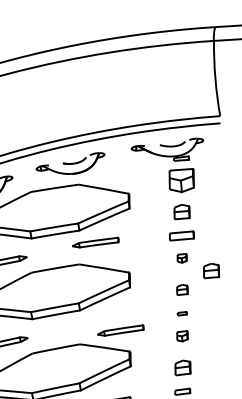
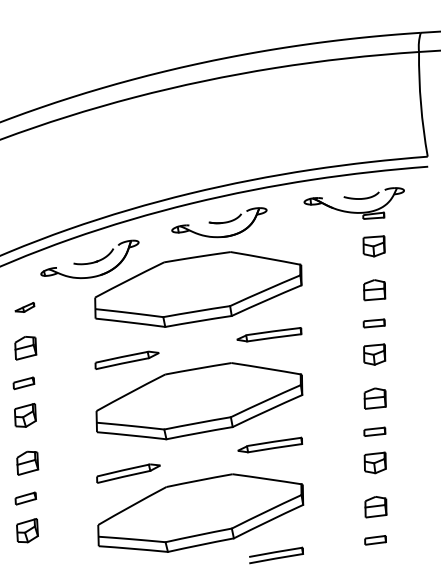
part: (181, 180) -> (373, 246), size x0.62
part: (181, 236) -> (373, 323), size x0.62
part: (95, 242) -> (269, 334), moved
part: (181, 258) -> (374, 354), size x1.67
part: (211, 271) -> (415, 372), removed
part: (181, 289) -> (374, 398), size x1.43
part: (181, 313) -> (374, 431), size x1.67
part: (120, 330) -> (270, 444), moved
part: (181, 335) -> (374, 462), size x1.43

